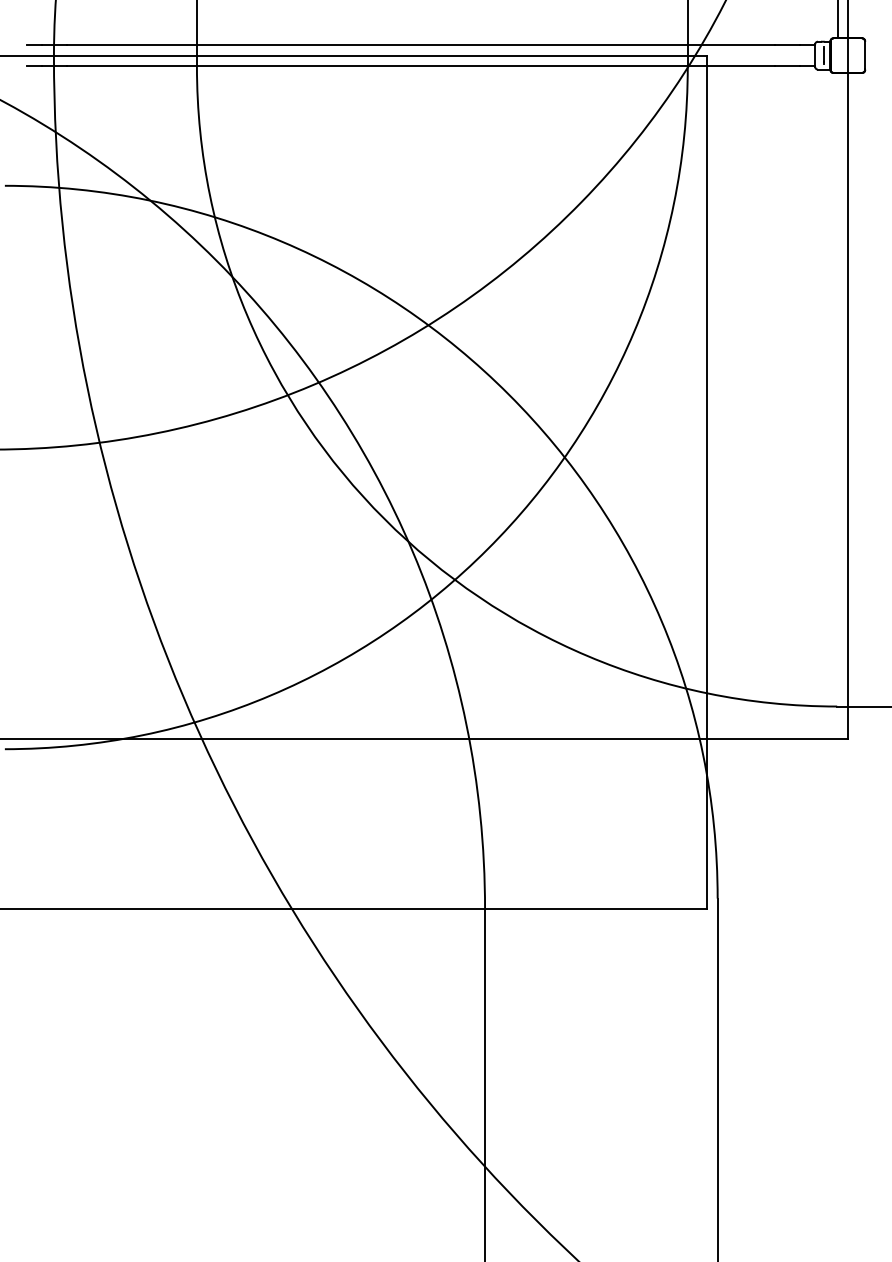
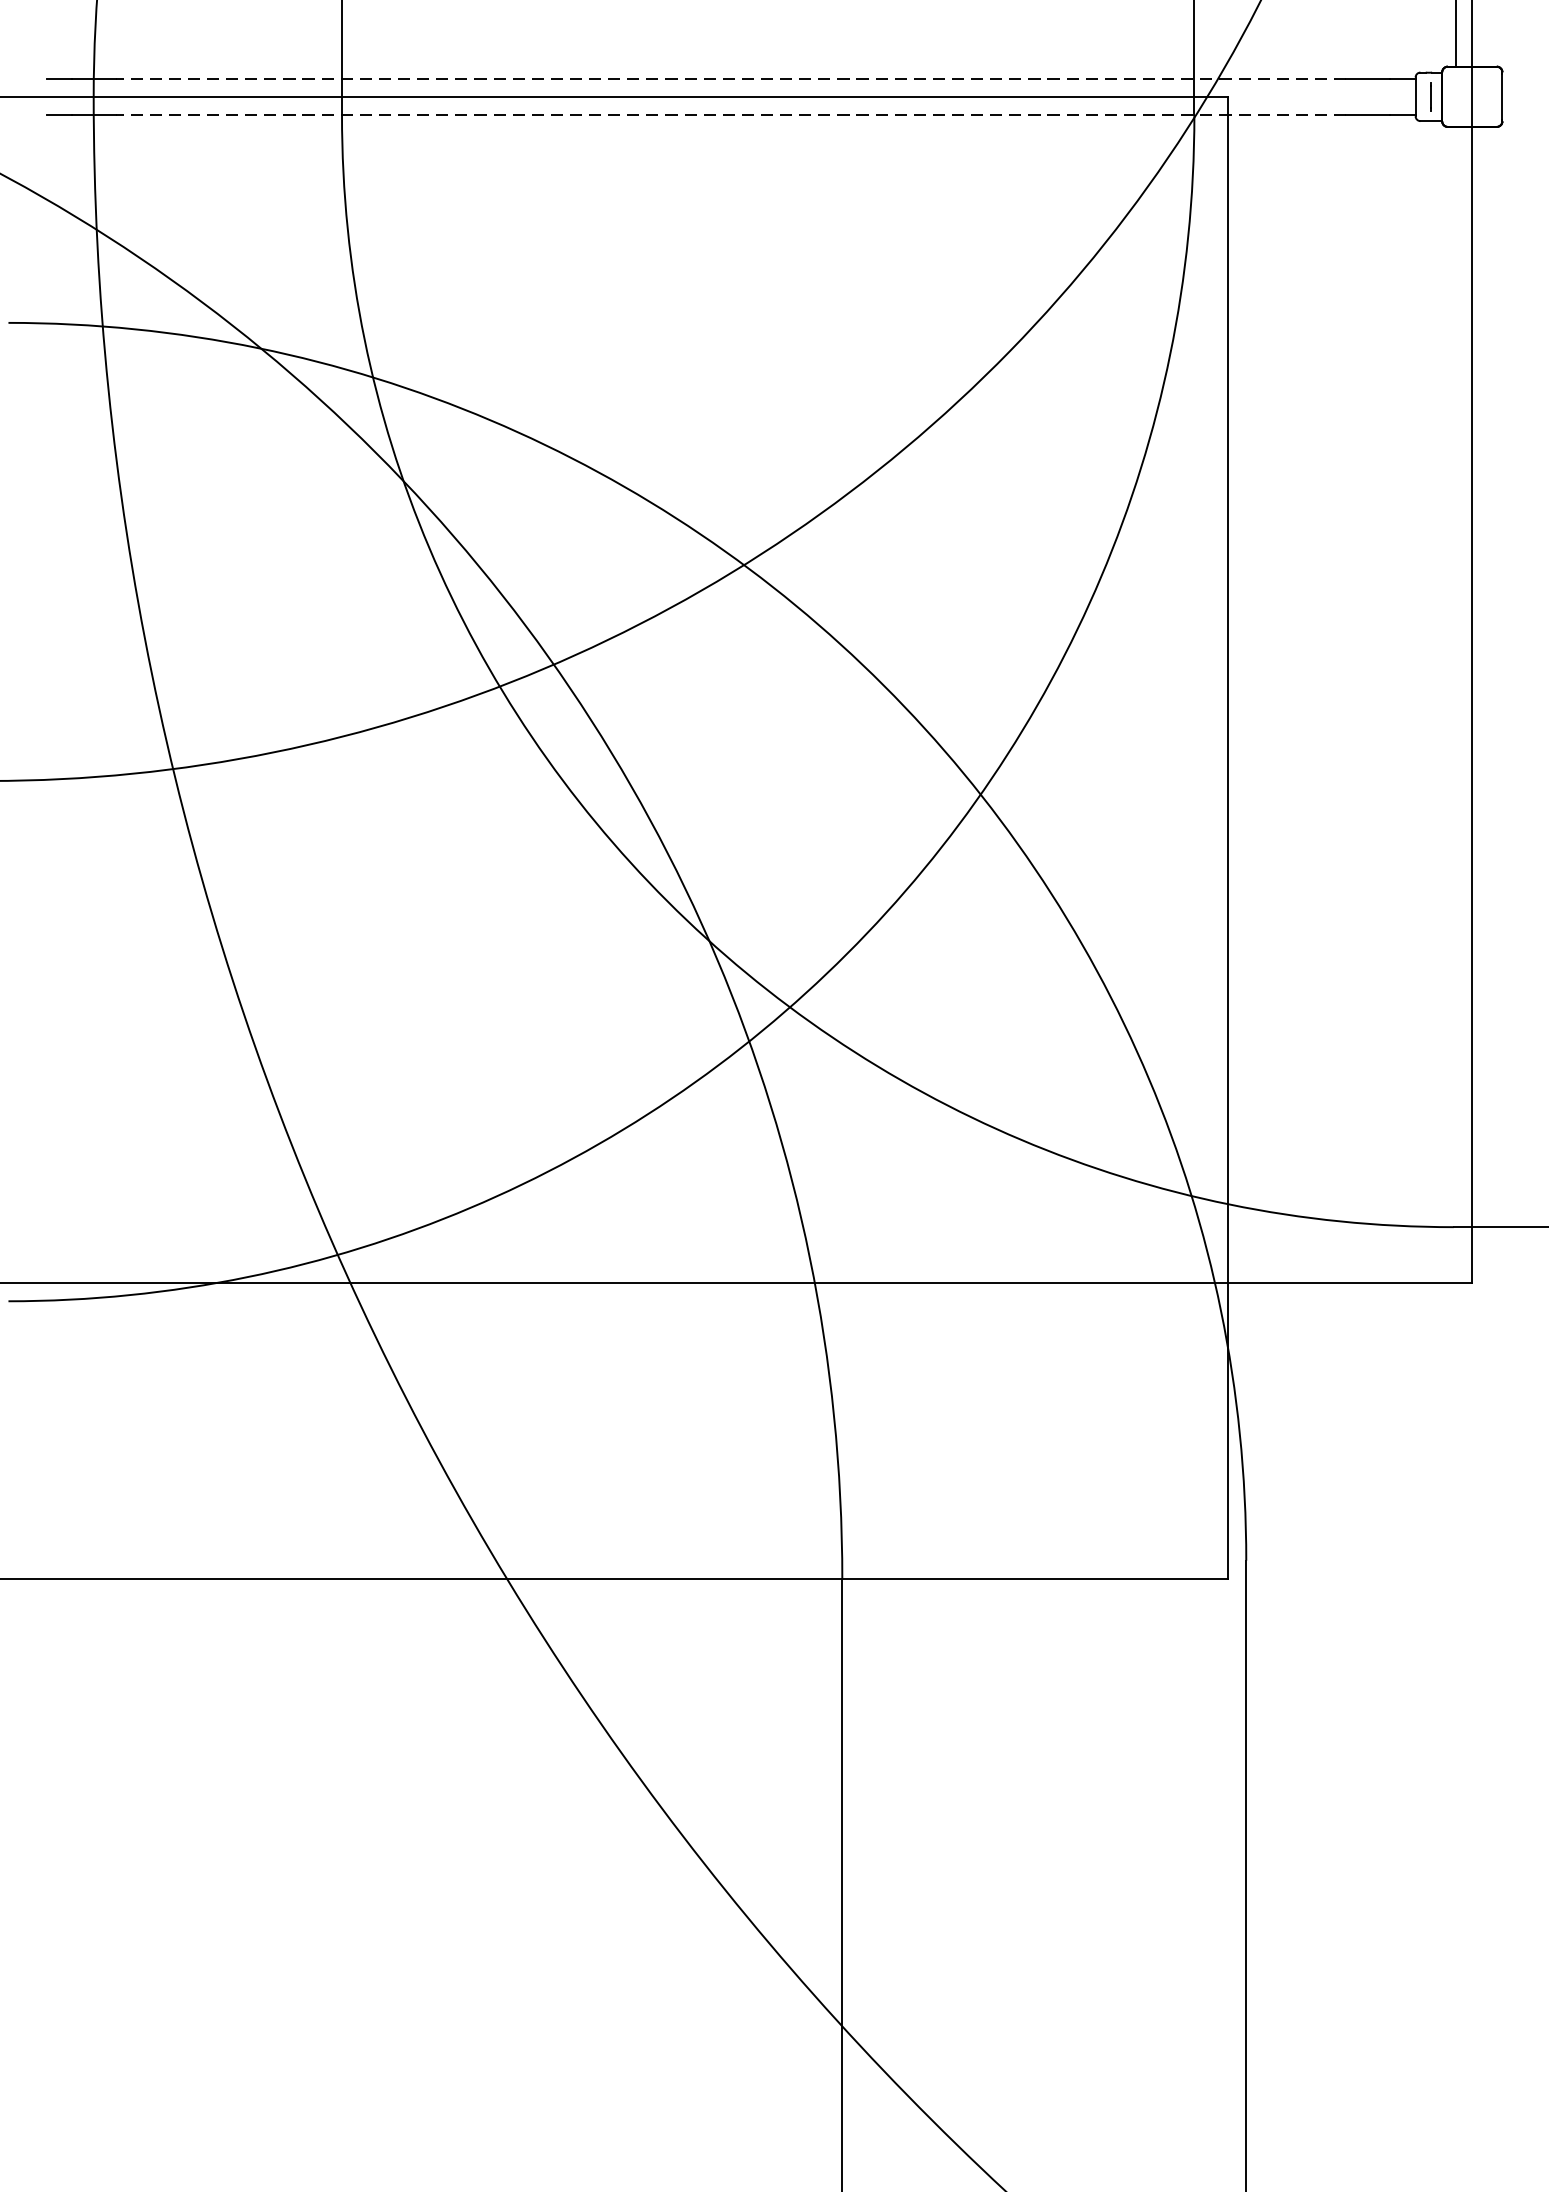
line: (420, 45) -> (730, 79), solid -> dashed
line: (420, 65) -> (730, 113), solid -> dashed

